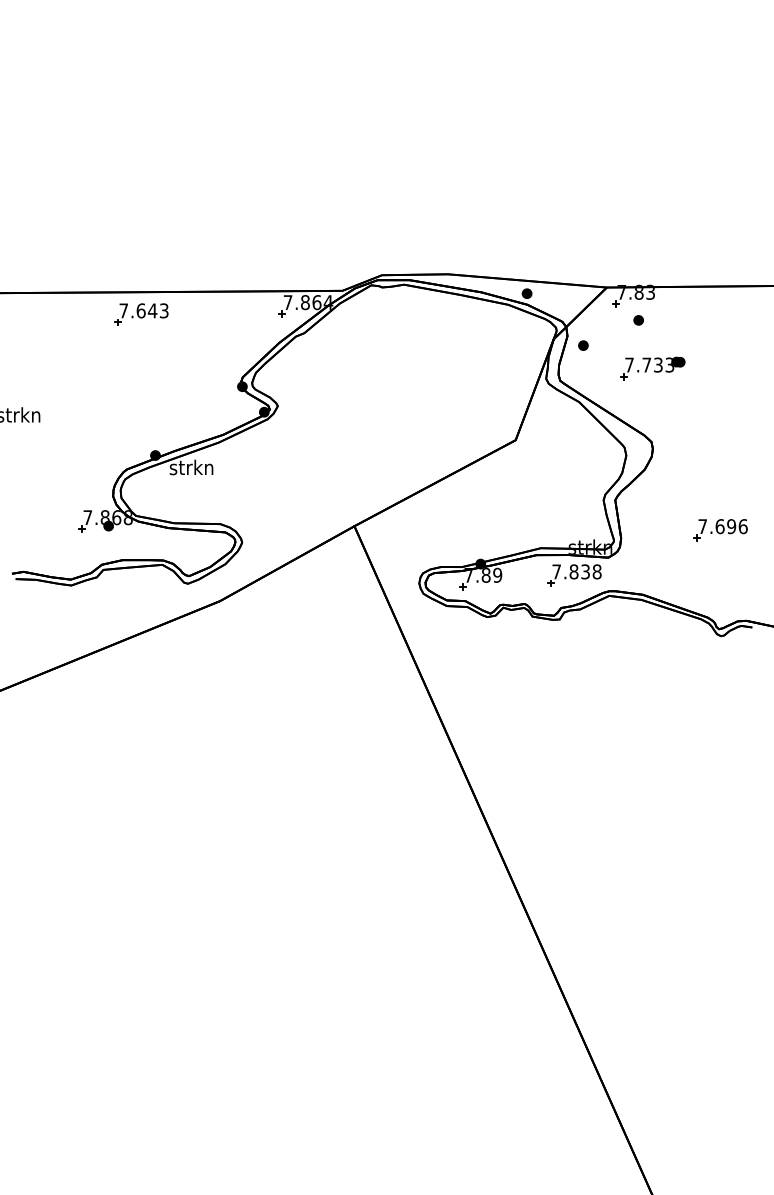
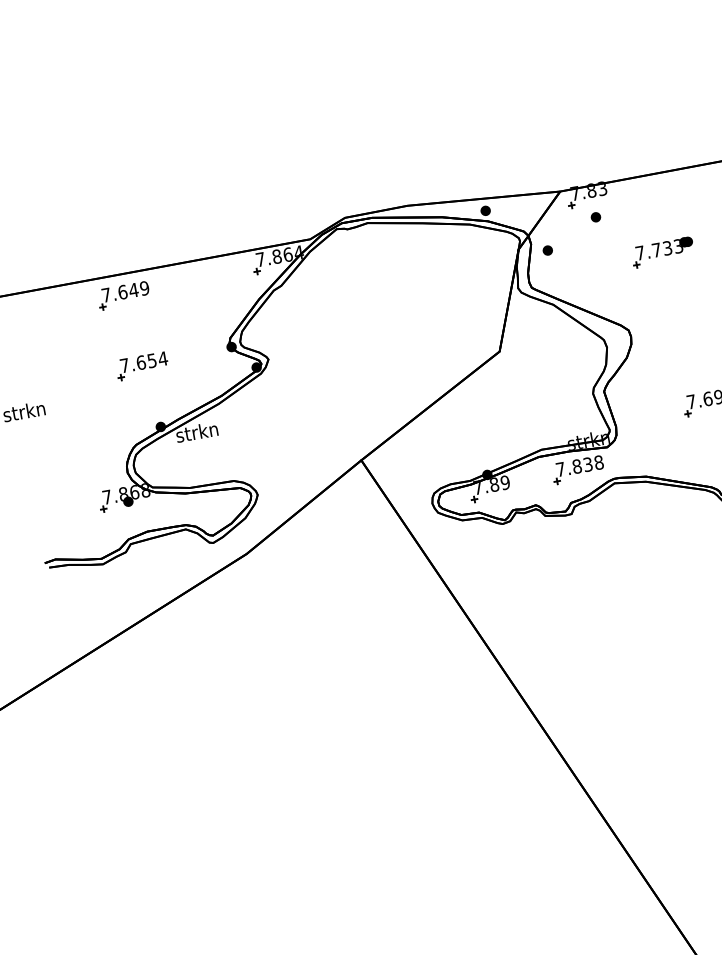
text: (163, 310) -> (143, 288), 7.643 -> 7.649
part: (652, 368) -> (662, 252), moved
part: (147, 389) -> (142, 365), added

